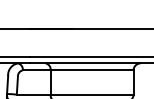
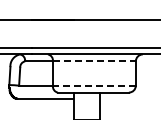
line: (92, 70) -> (94, 61), solid -> dashed
line: (91, 94) -> (93, 85), solid -> dashed

